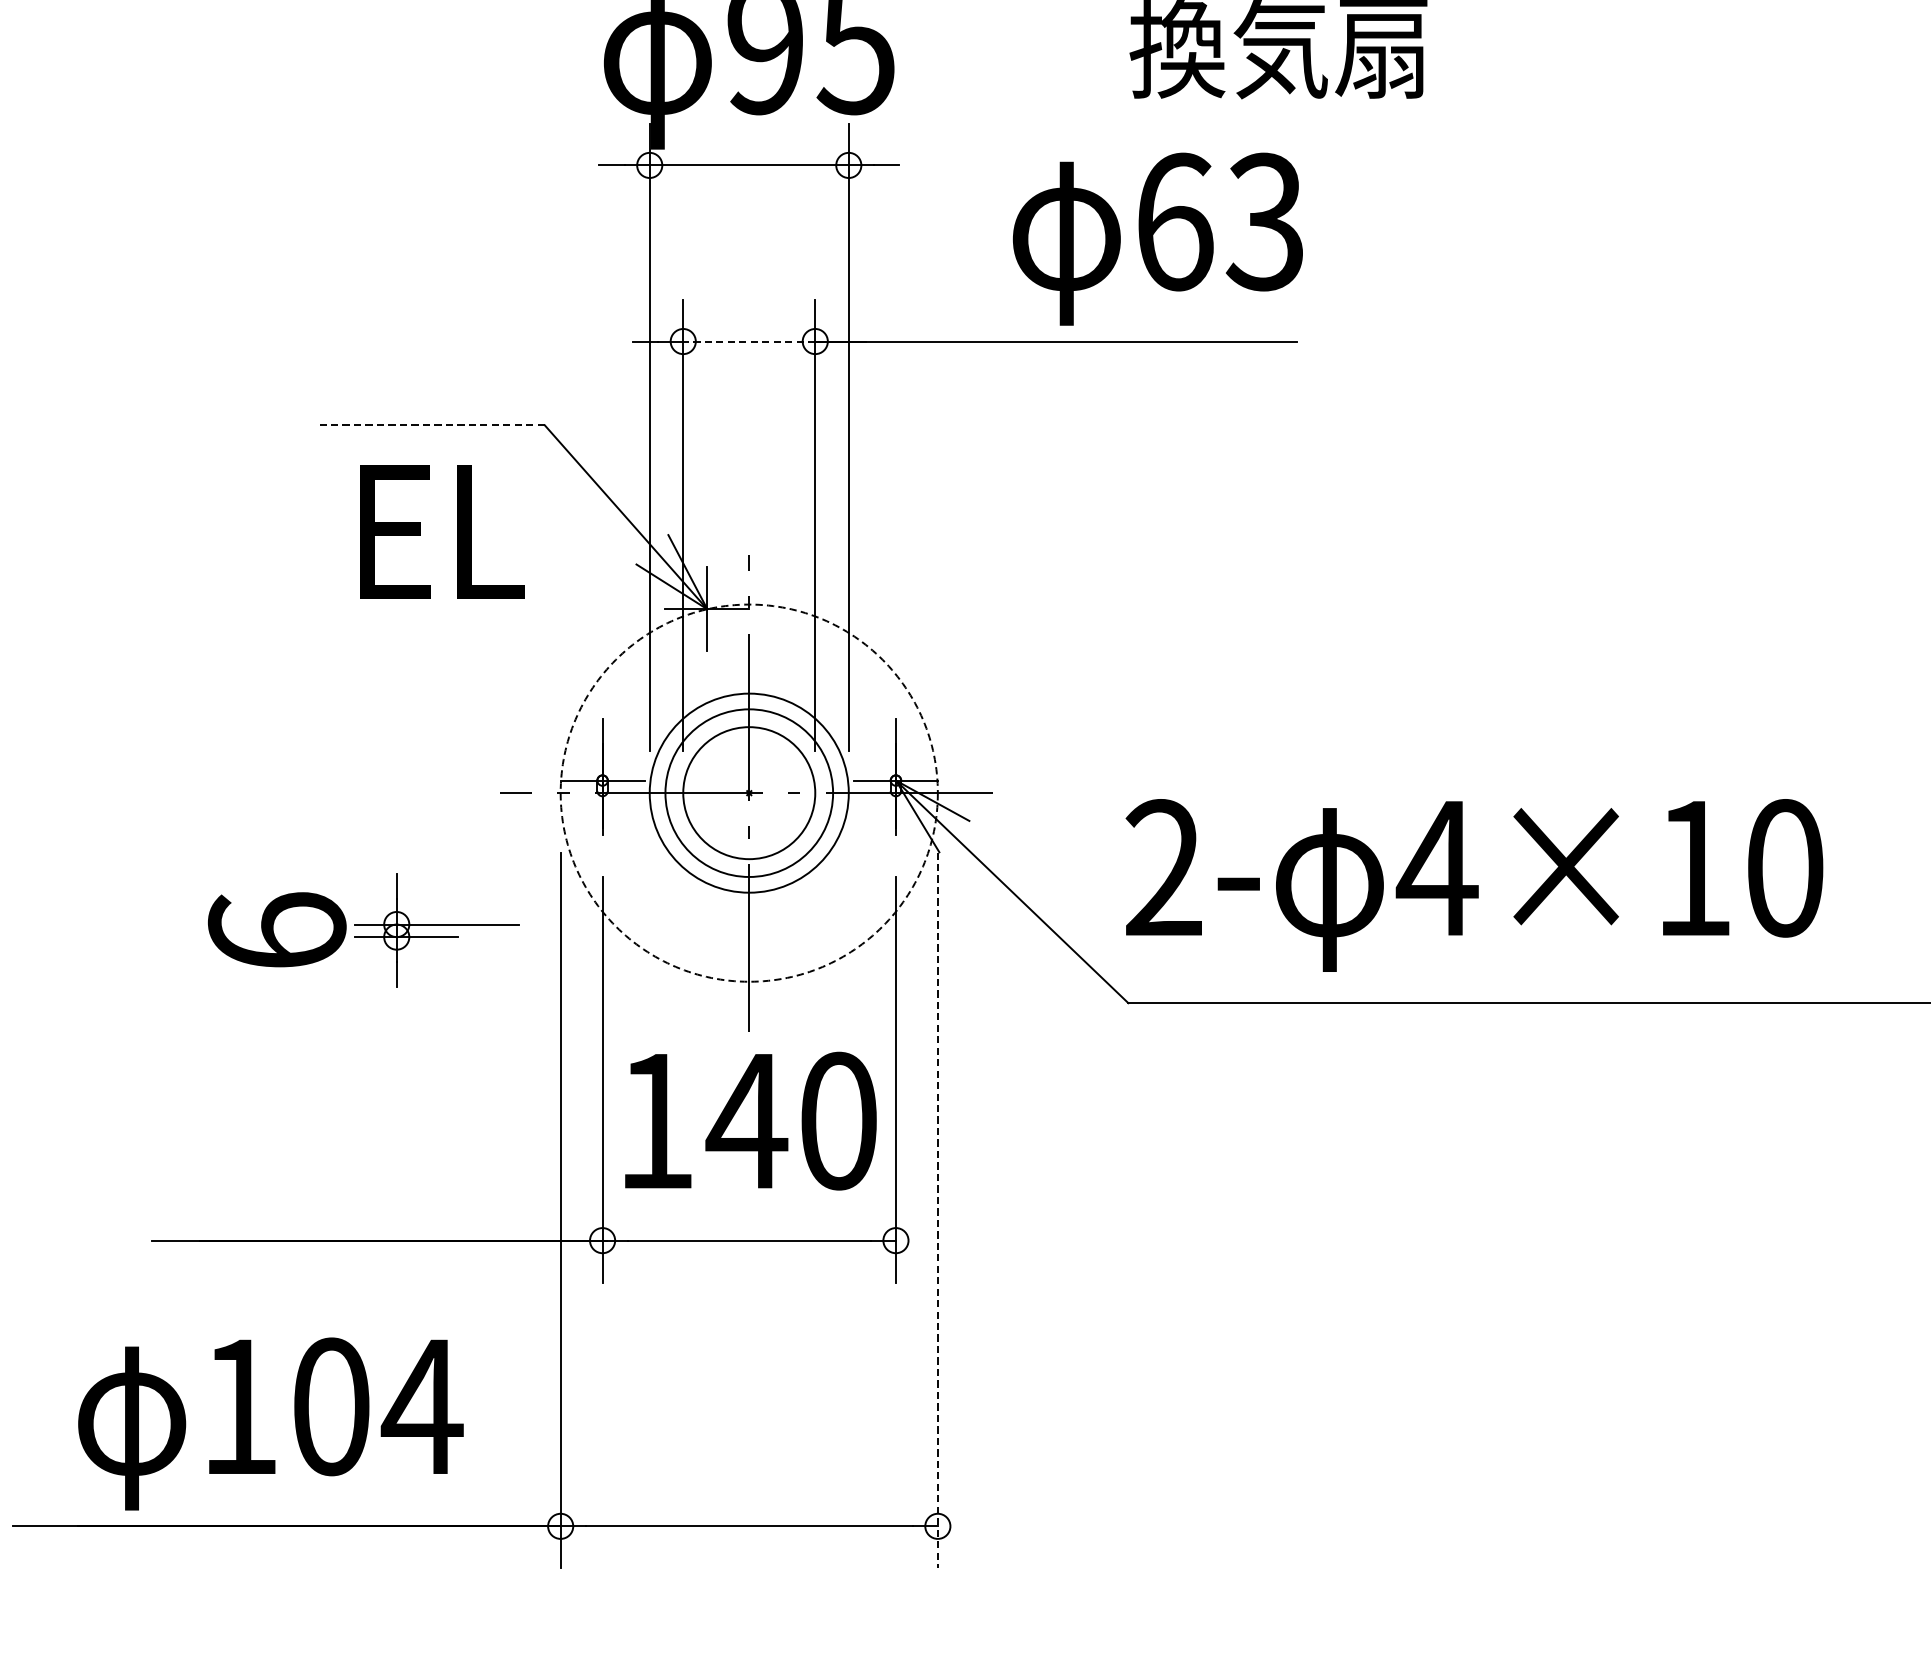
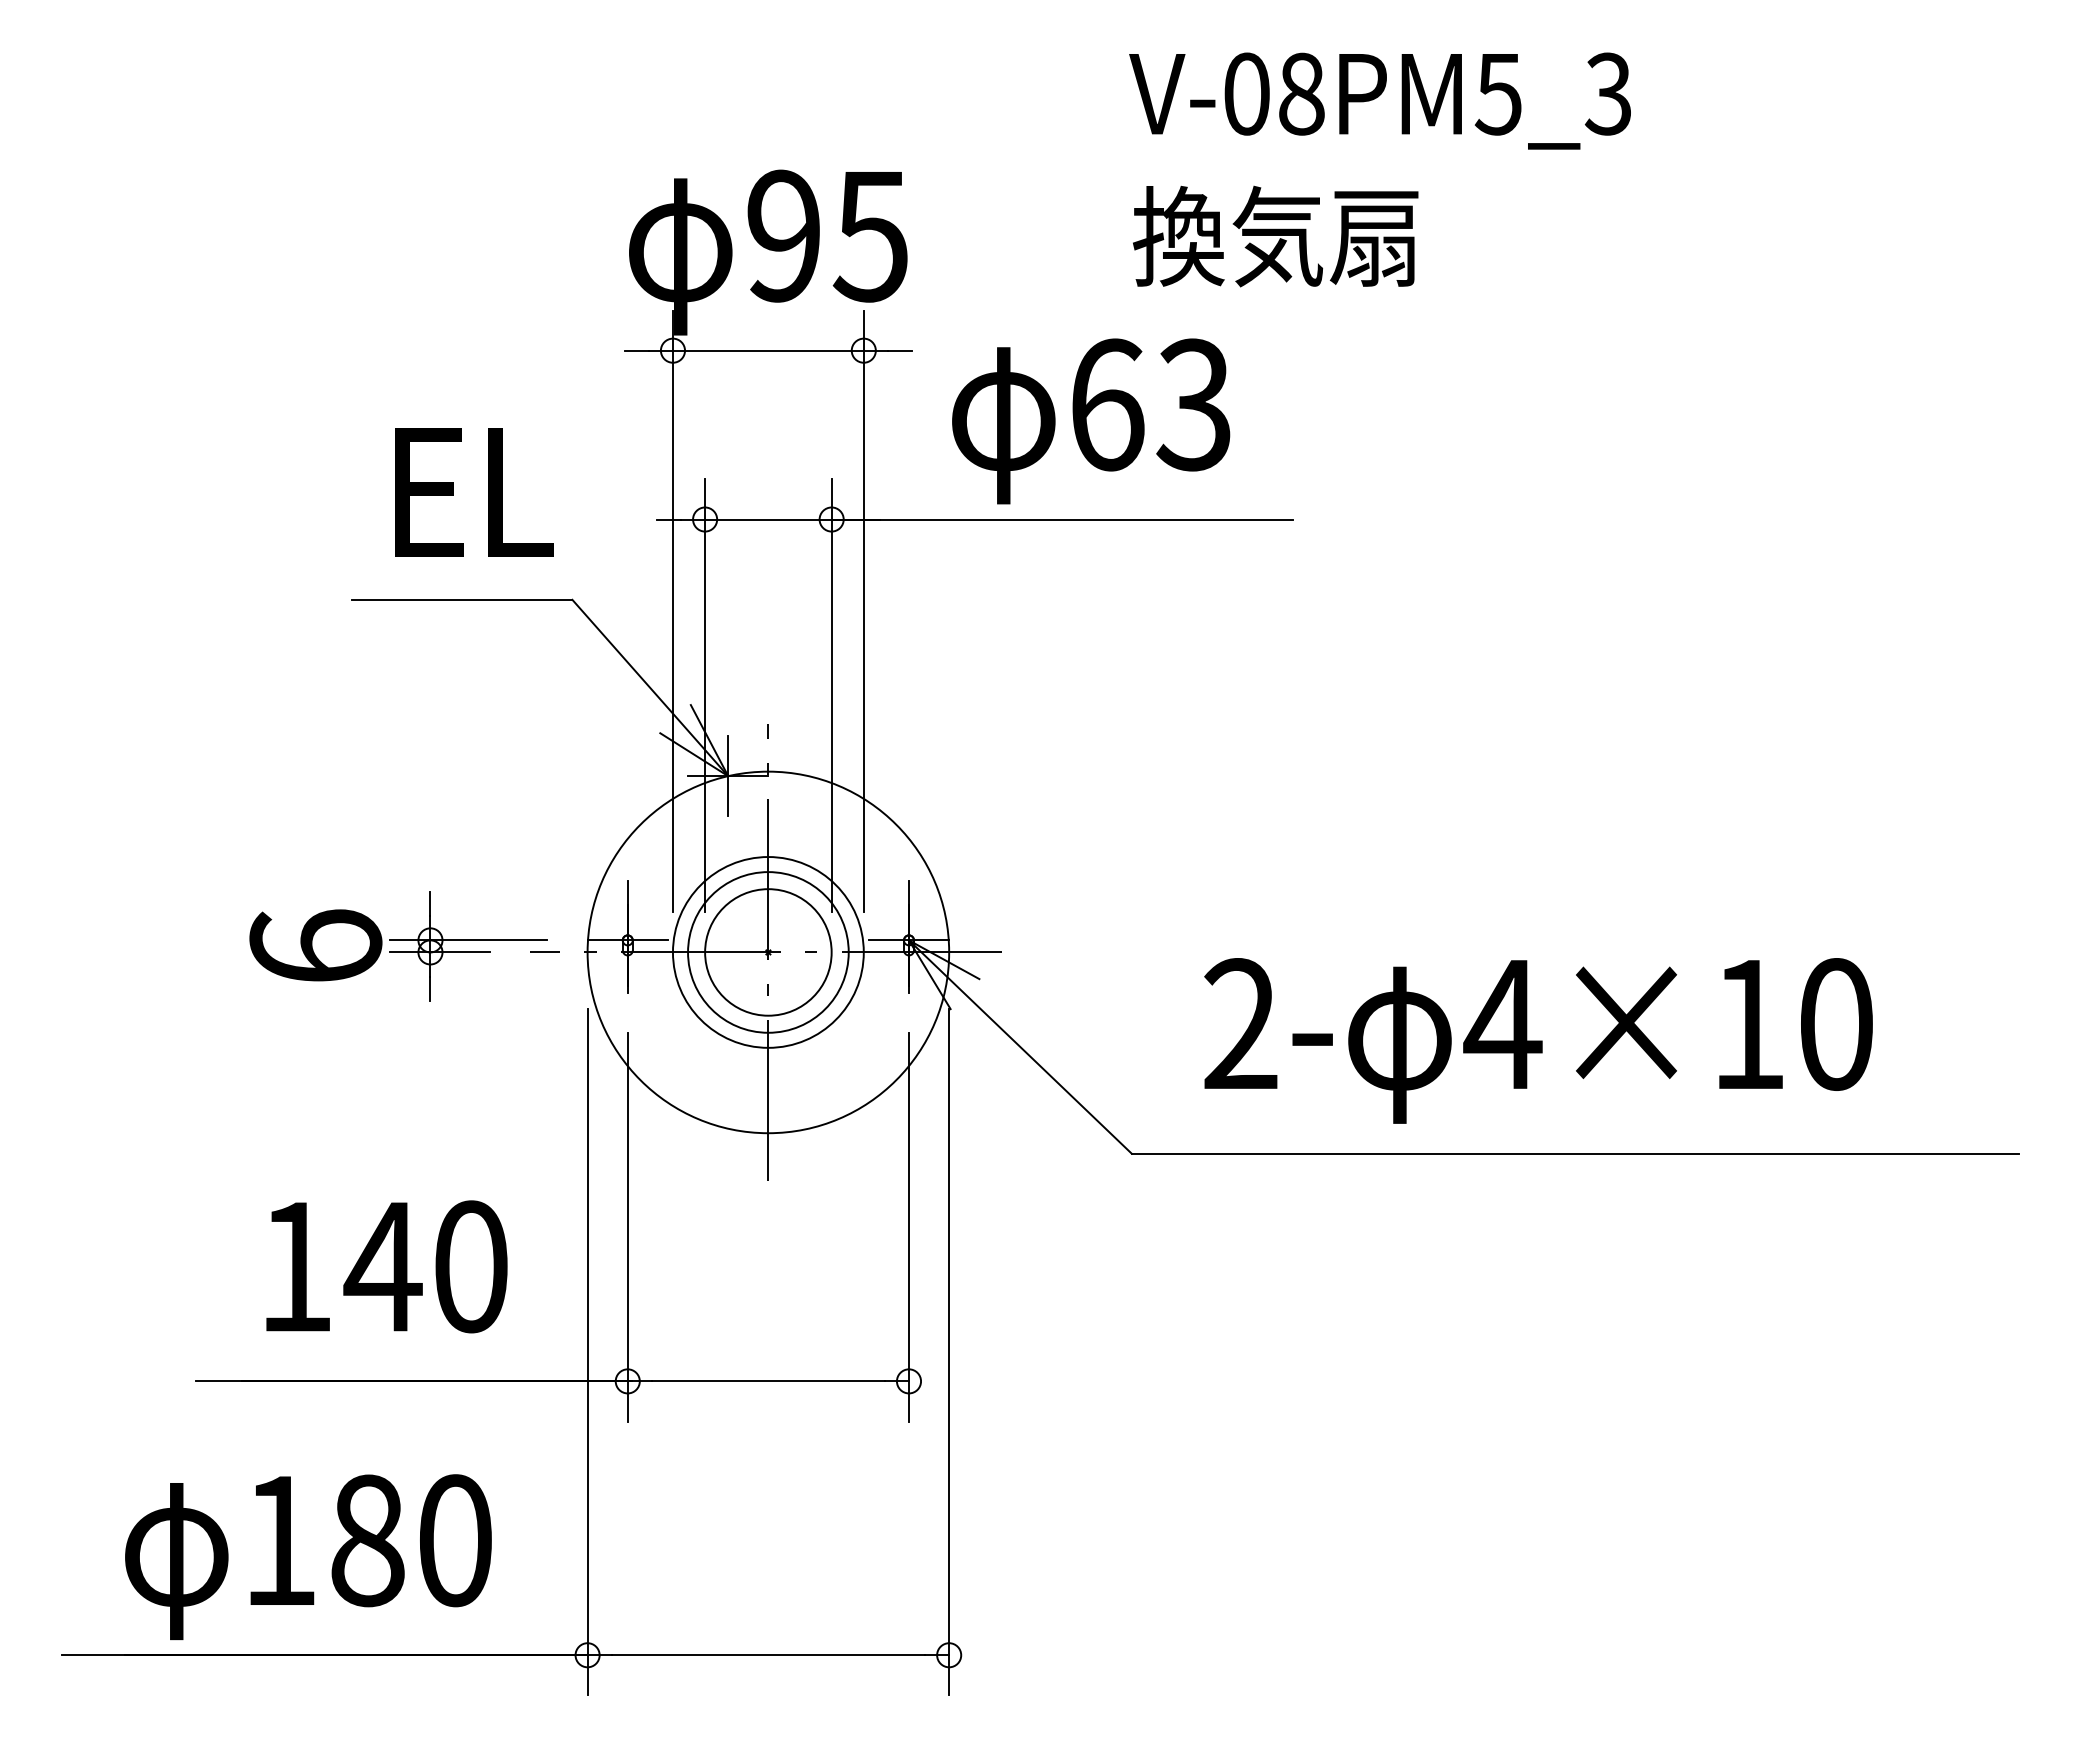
text: (1158, 239) -> (1091, 421), moved
line: (748, 341) -> (767, 519), dashed -> solid
line: (430, 424) -> (462, 599), dashed -> solid
text: (442, 532) -> (474, 492), moved
circle: (749, 793) -> (768, 952), dashed -> solid
text: (1474, 885) -> (1538, 1040), moved
part: (363, 930) -> (398, 946), moved
text: (750, 1120) -> (386, 1266), moved
line: (938, 1210) -> (949, 1352), dashed -> solid
text: (378, 1406) -> (412, 1540), 104 -> 180

